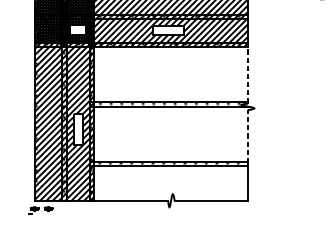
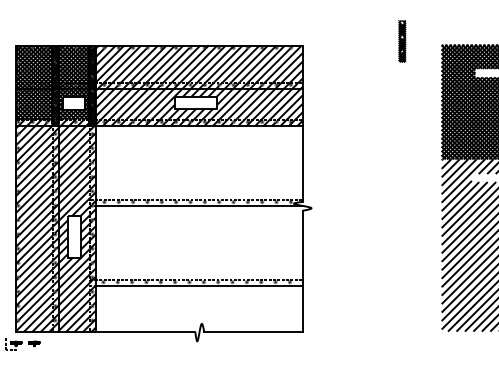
line: (247, 73) -> (302, 161), dashed -> solid
line: (247, 136) -> (302, 246), dashed -> solid

